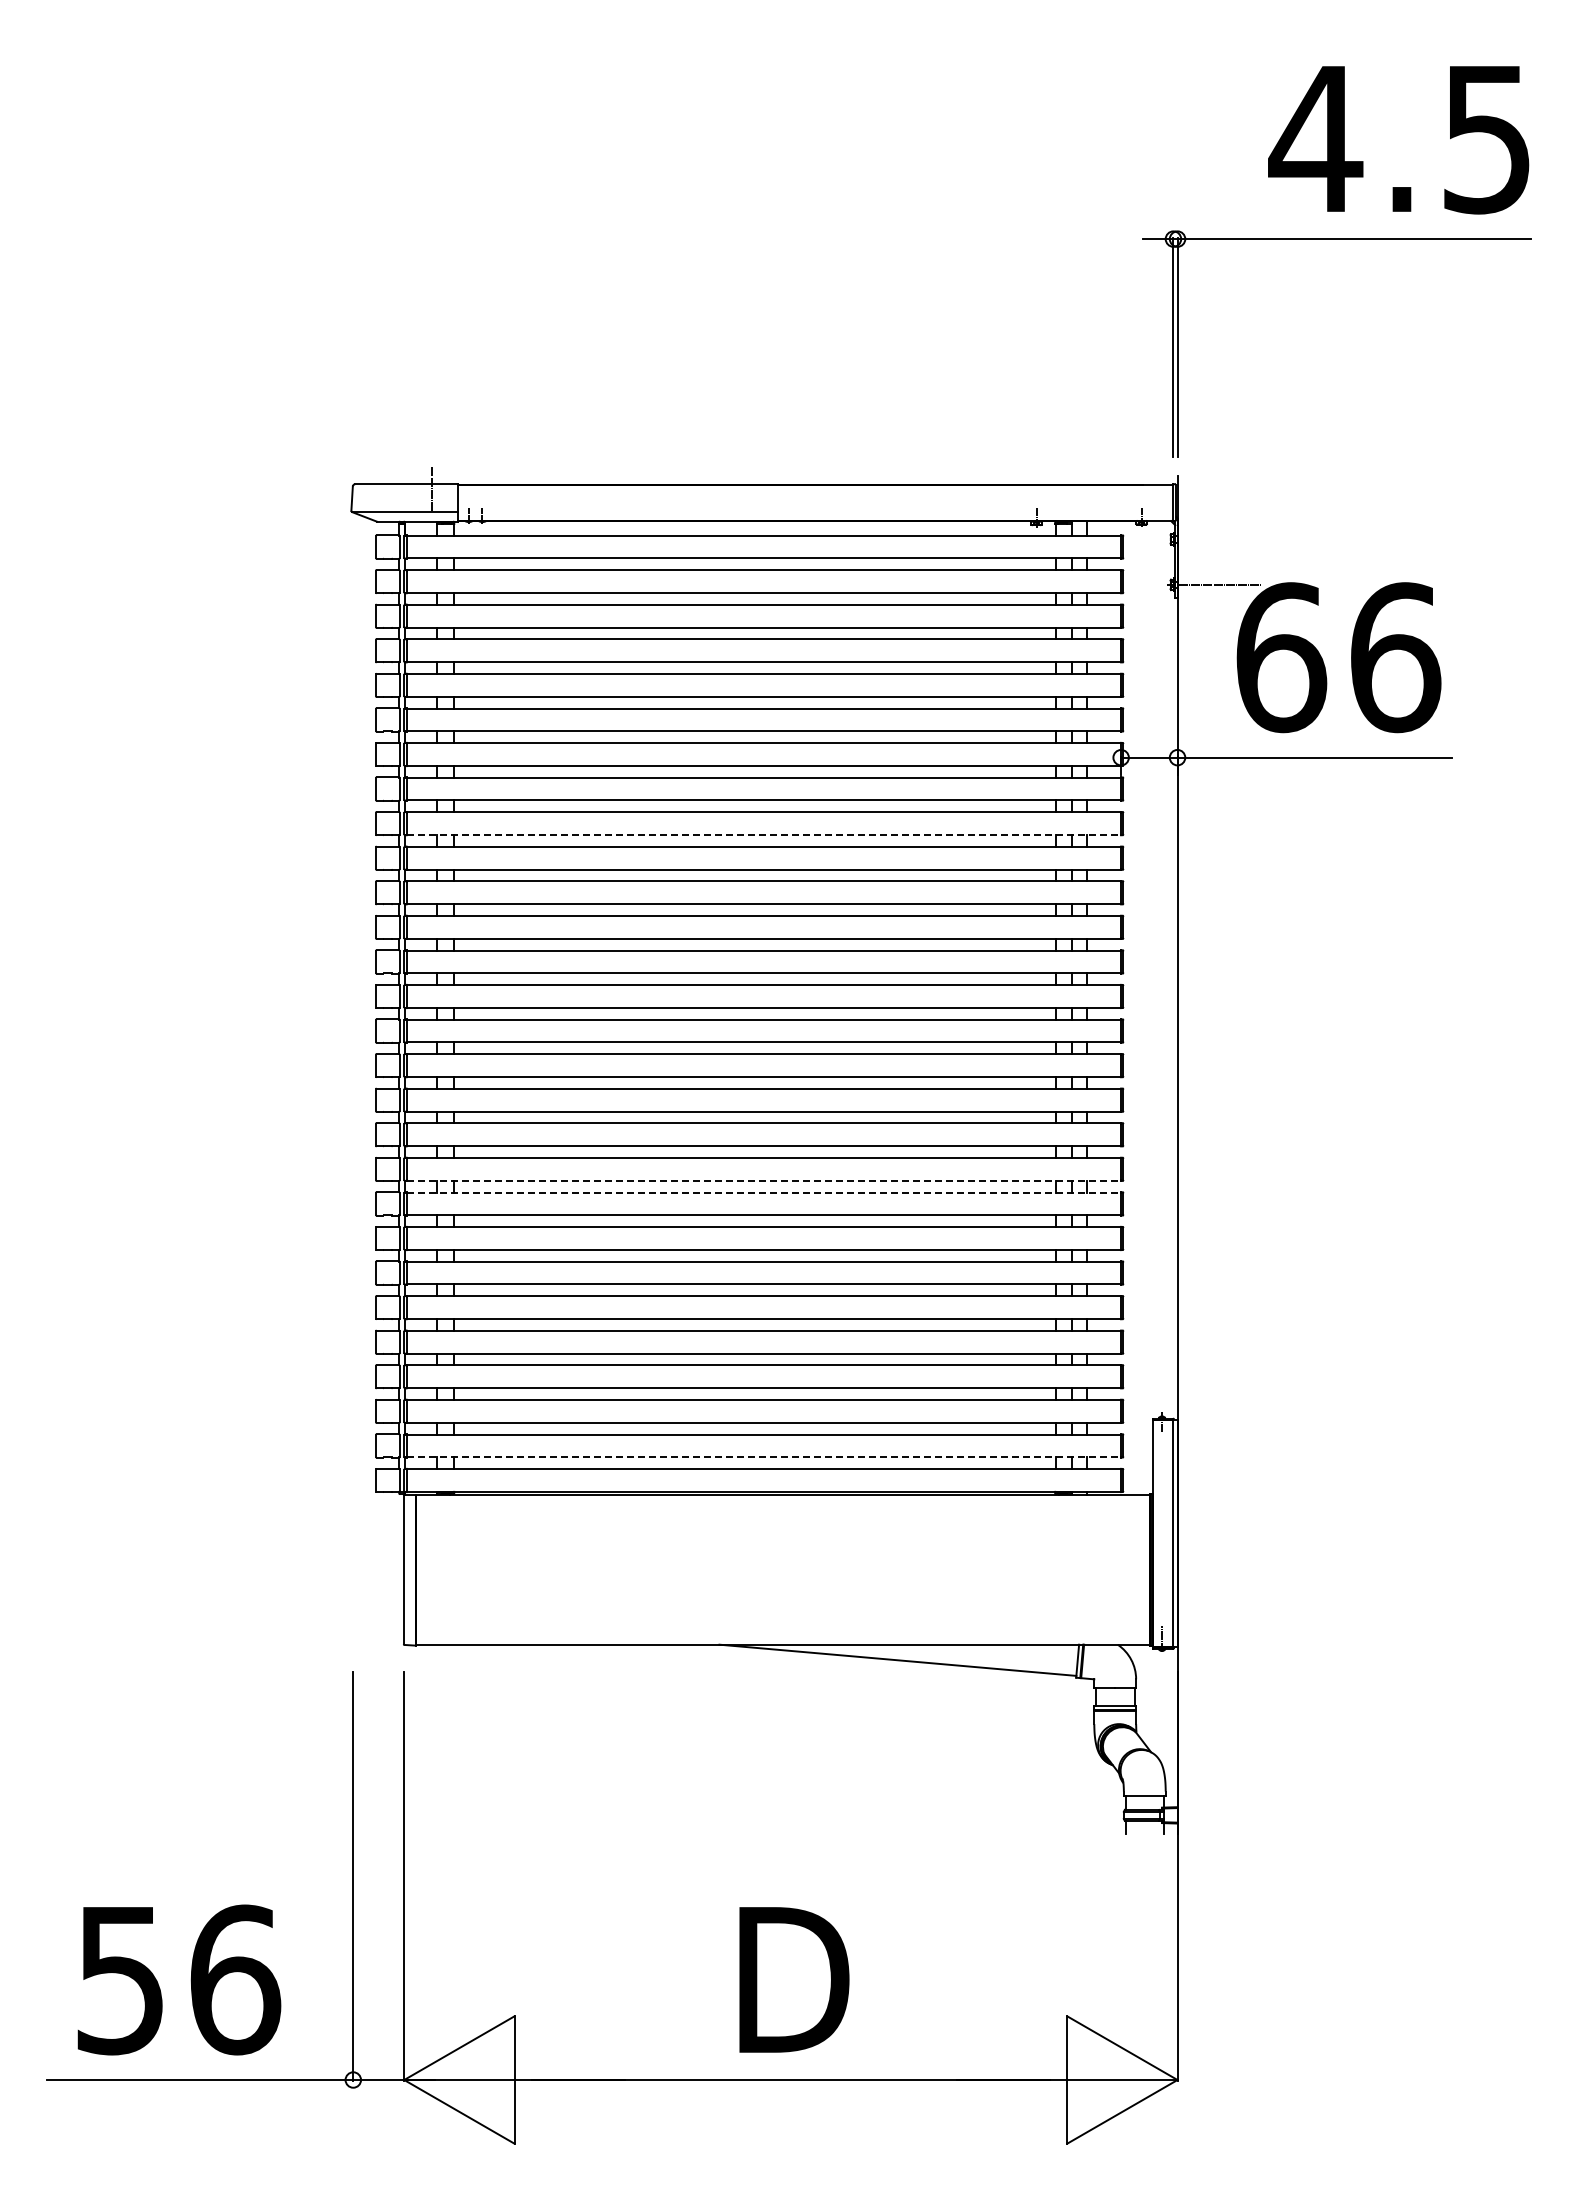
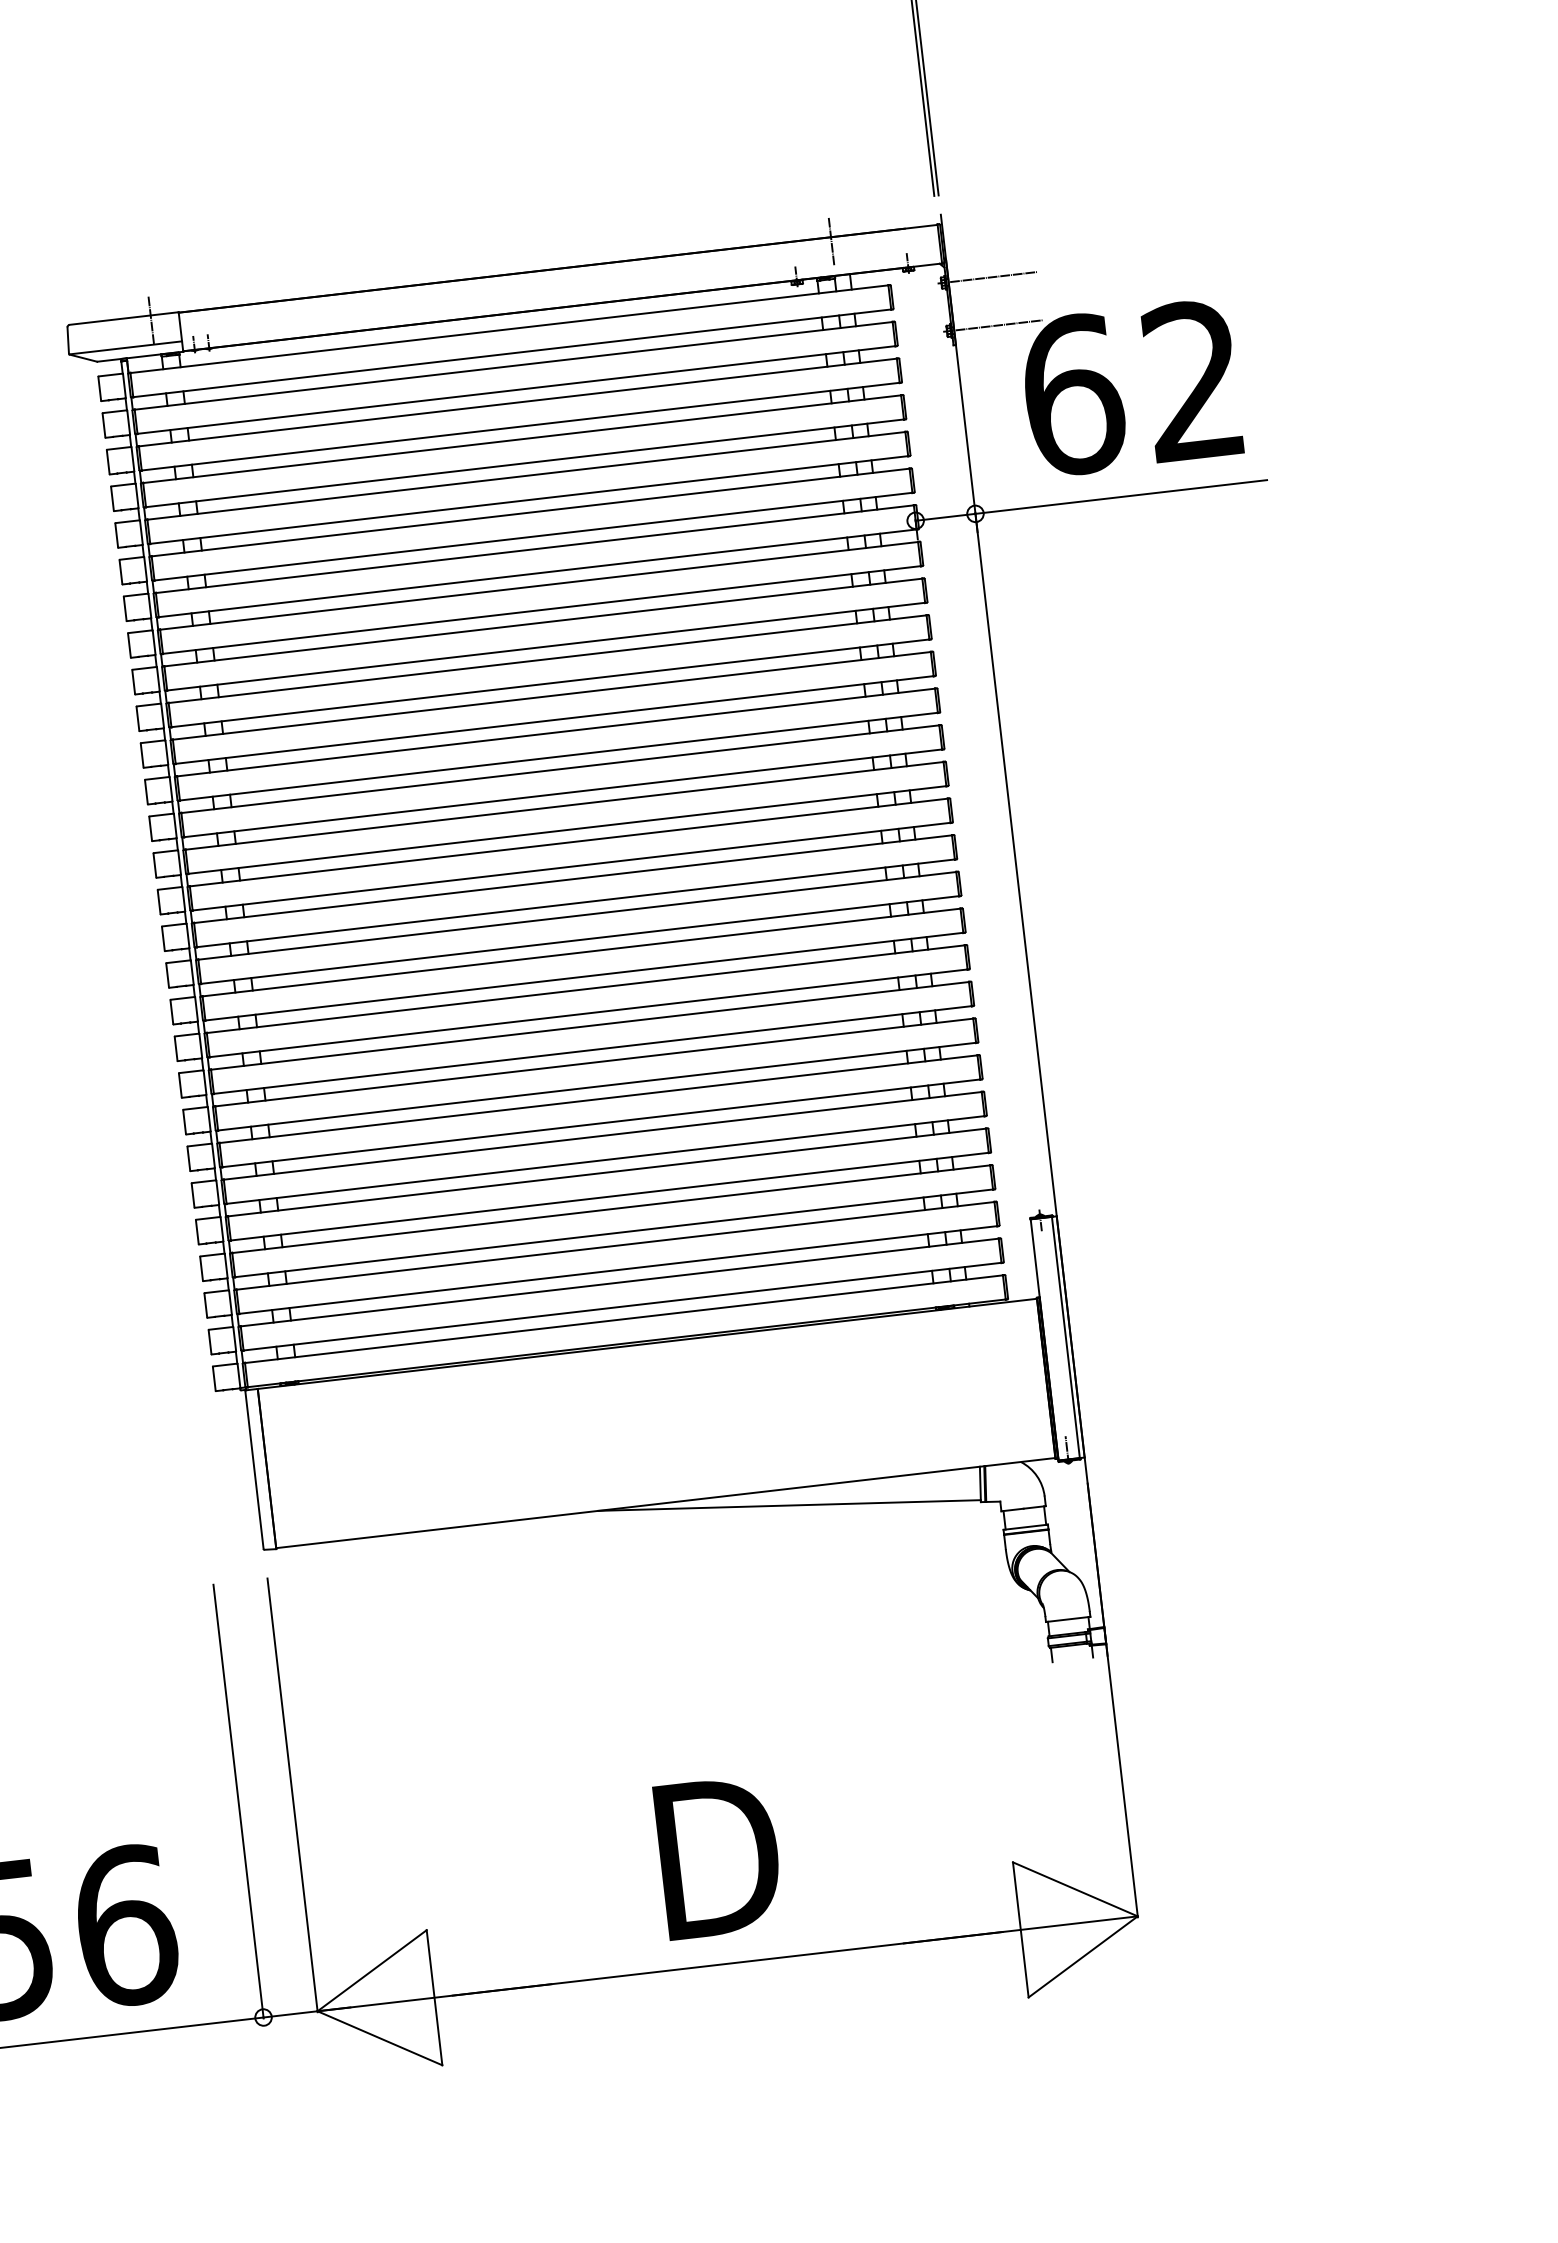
line: (1072, 488) -> (831, 241), added
line: (1213, 539) -> (986, 278), added
text: (1396, 657) -> (1195, 380), 66 -> 62
line: (764, 835) -> (546, 647), dashed -> solid
line: (764, 1180) -> (589, 1013), dashed -> solid
line: (764, 1192) -> (590, 1025), dashed -> solid
line: (764, 1457) -> (623, 1306), dashed -> solid

